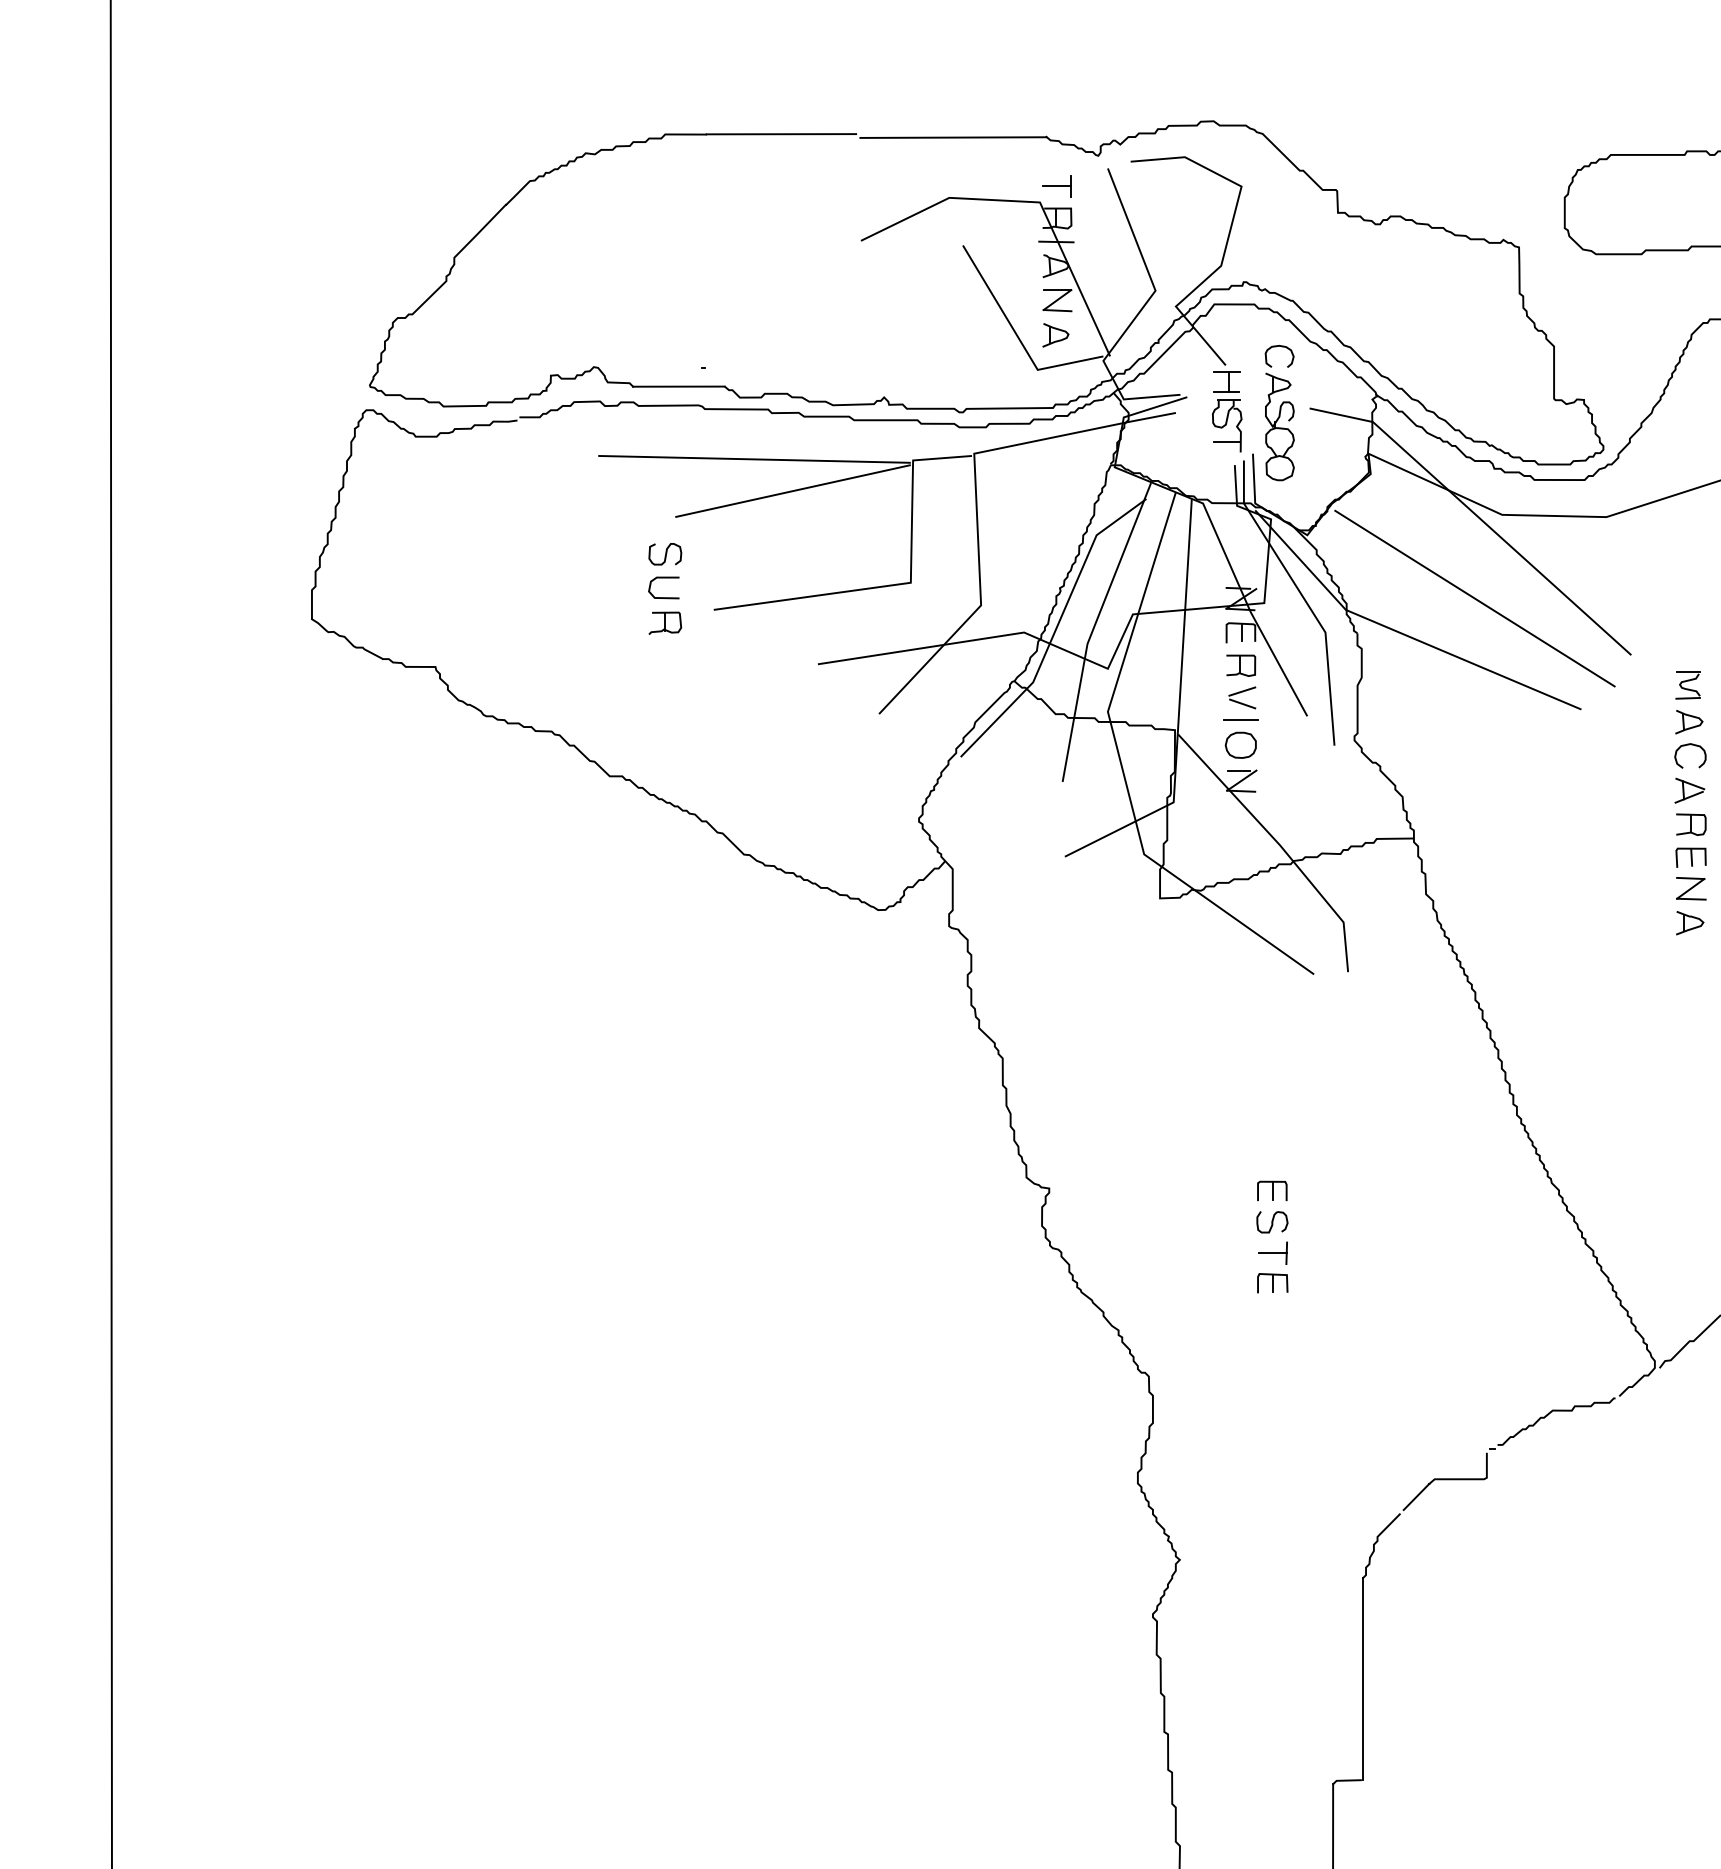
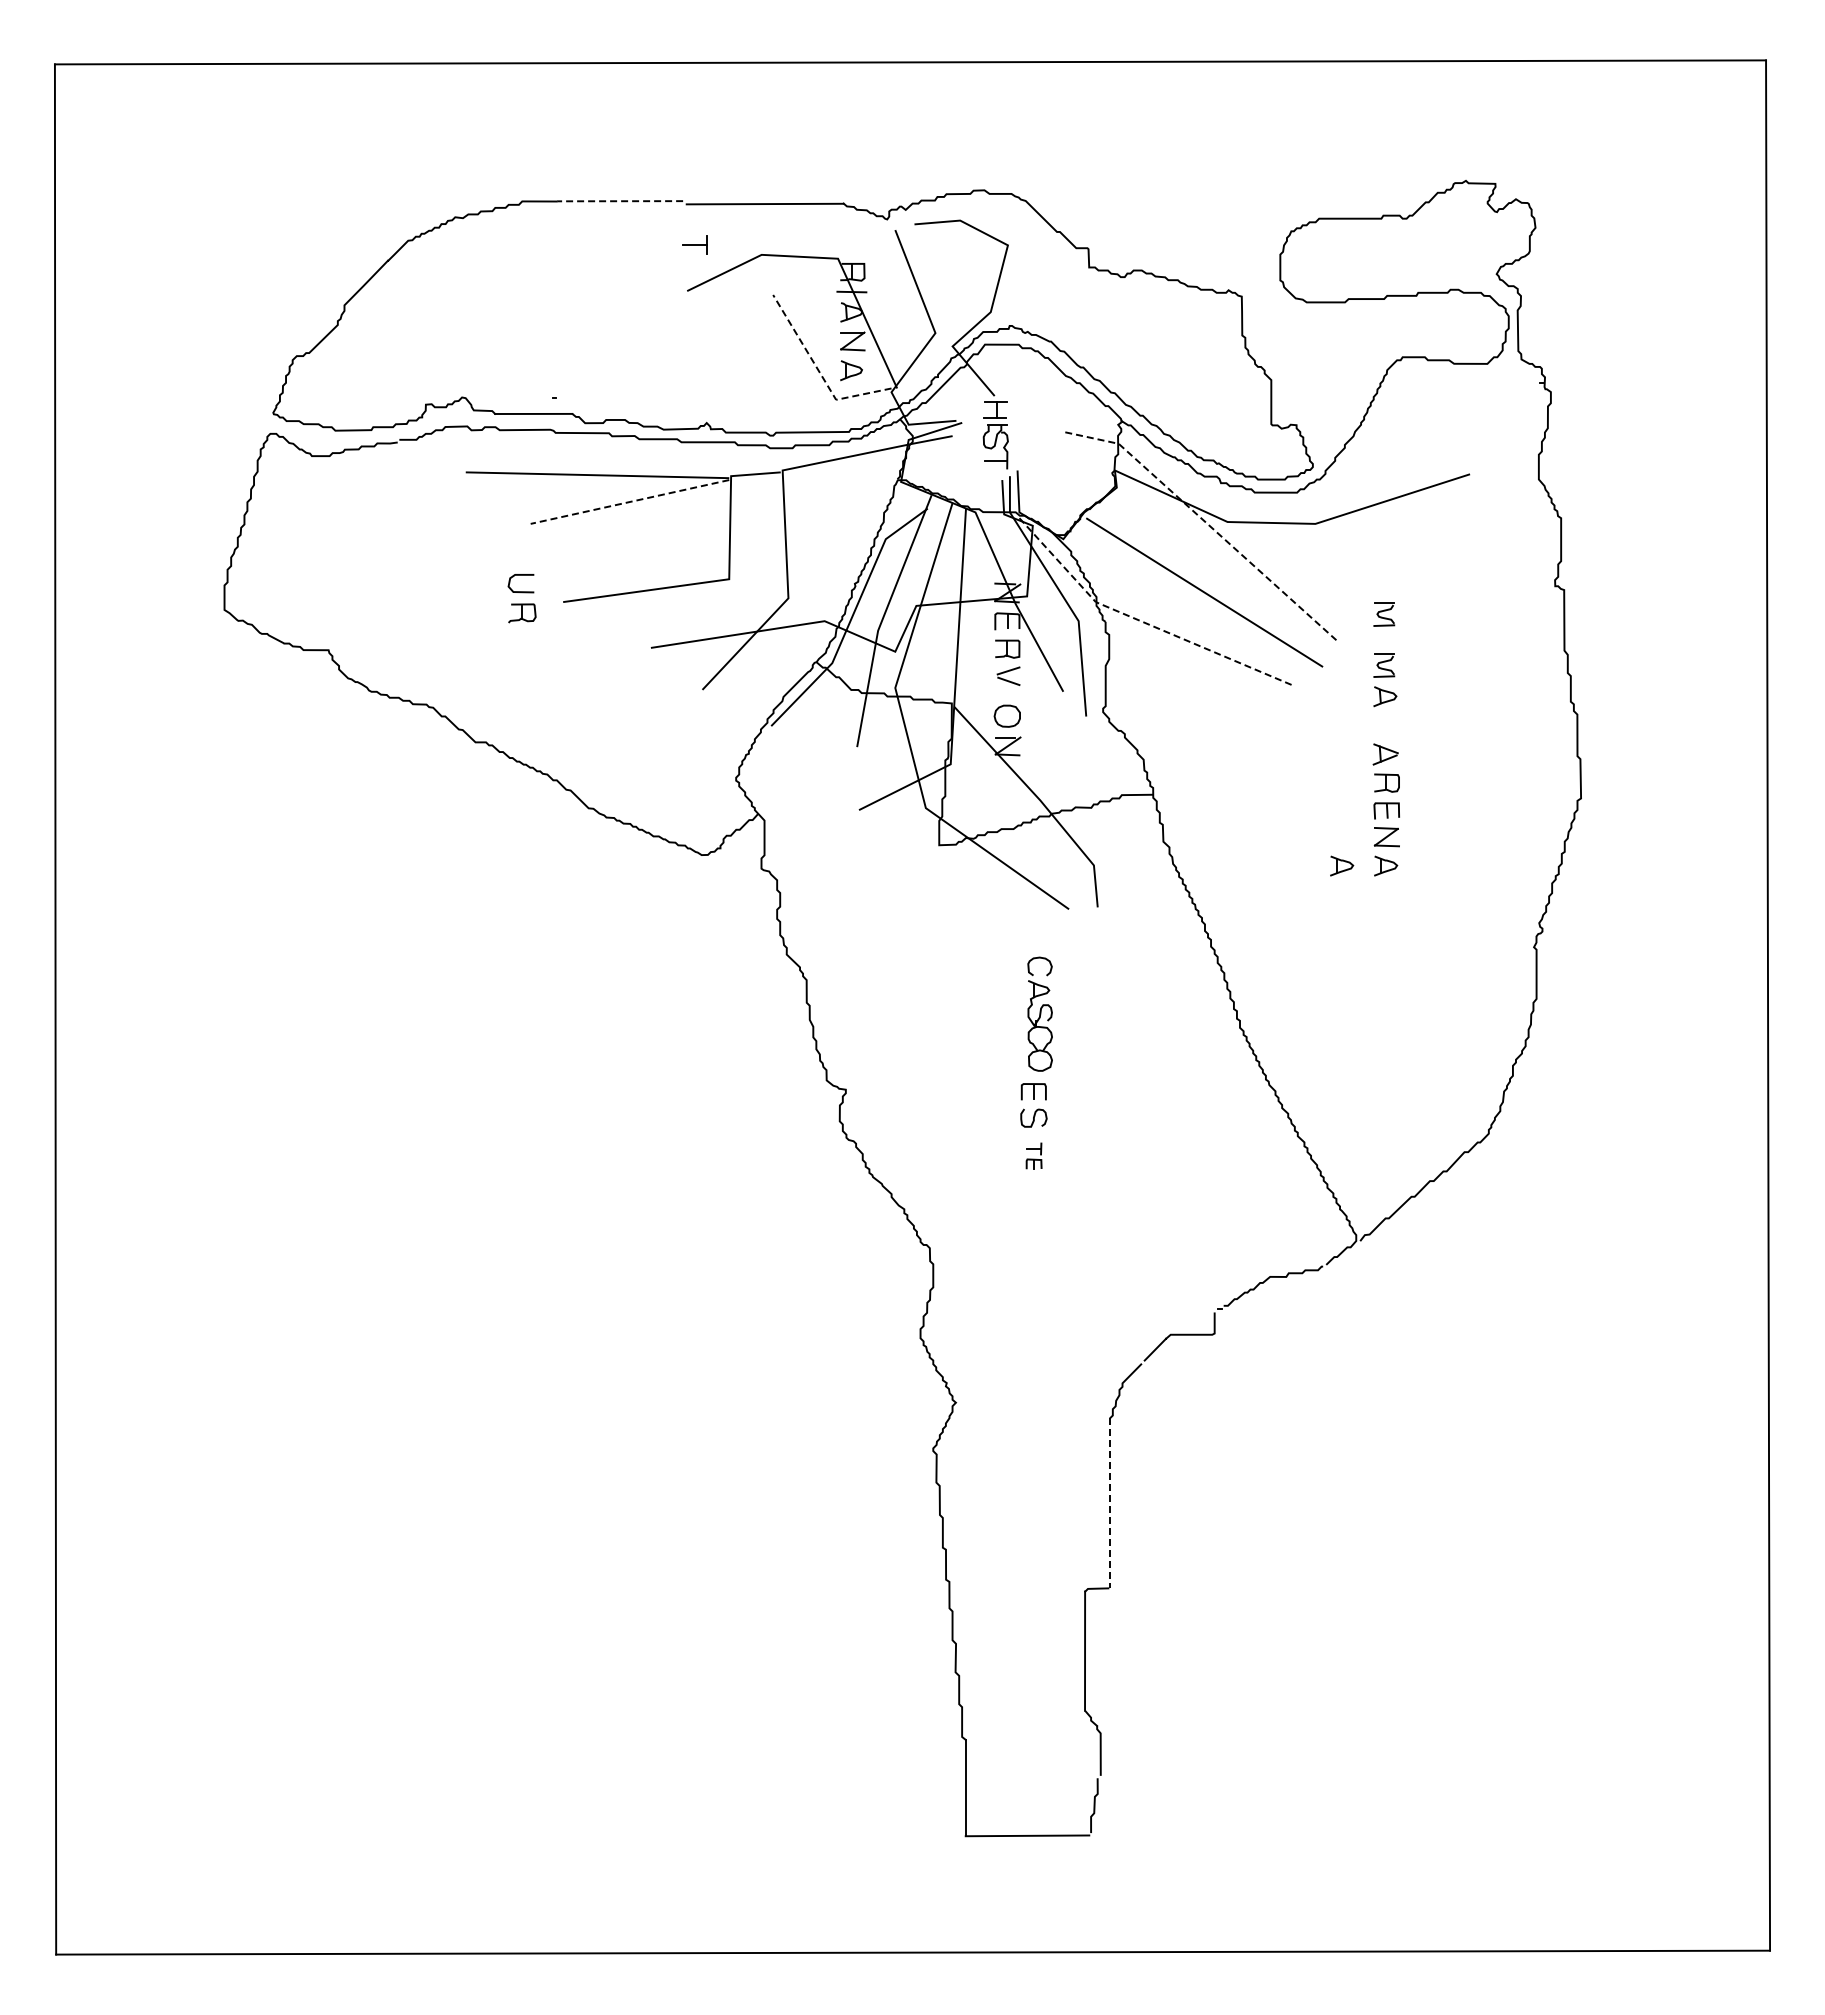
line: (781, 134) -> (620, 201), solid -> dashed
part: (1055, 185) -> (694, 244), moved
line: (1017, 336) -> (819, 371), solid -> dashed
part: (1279, 412) -> (1039, 1013), moved
line: (792, 490) -> (629, 501), solid -> dashed
line: (1477, 516) -> (1206, 523), solid -> dashed
curve: (665, 553) -> (522, 554), removed
part: (1688, 624) -> (1384, 614), added
line: (1401, 632) -> (1142, 621), solid -> dashed
line: (1239, 719) -> (1006, 694), removed
curve: (1689, 745) -> (1385, 716), removed
part: (1638, 922) -> (1342, 865), added
part: (1271, 1266) -> (1033, 1155), size x0.6
line: (1362, 1679) -> (1109, 1503), solid -> dashed

